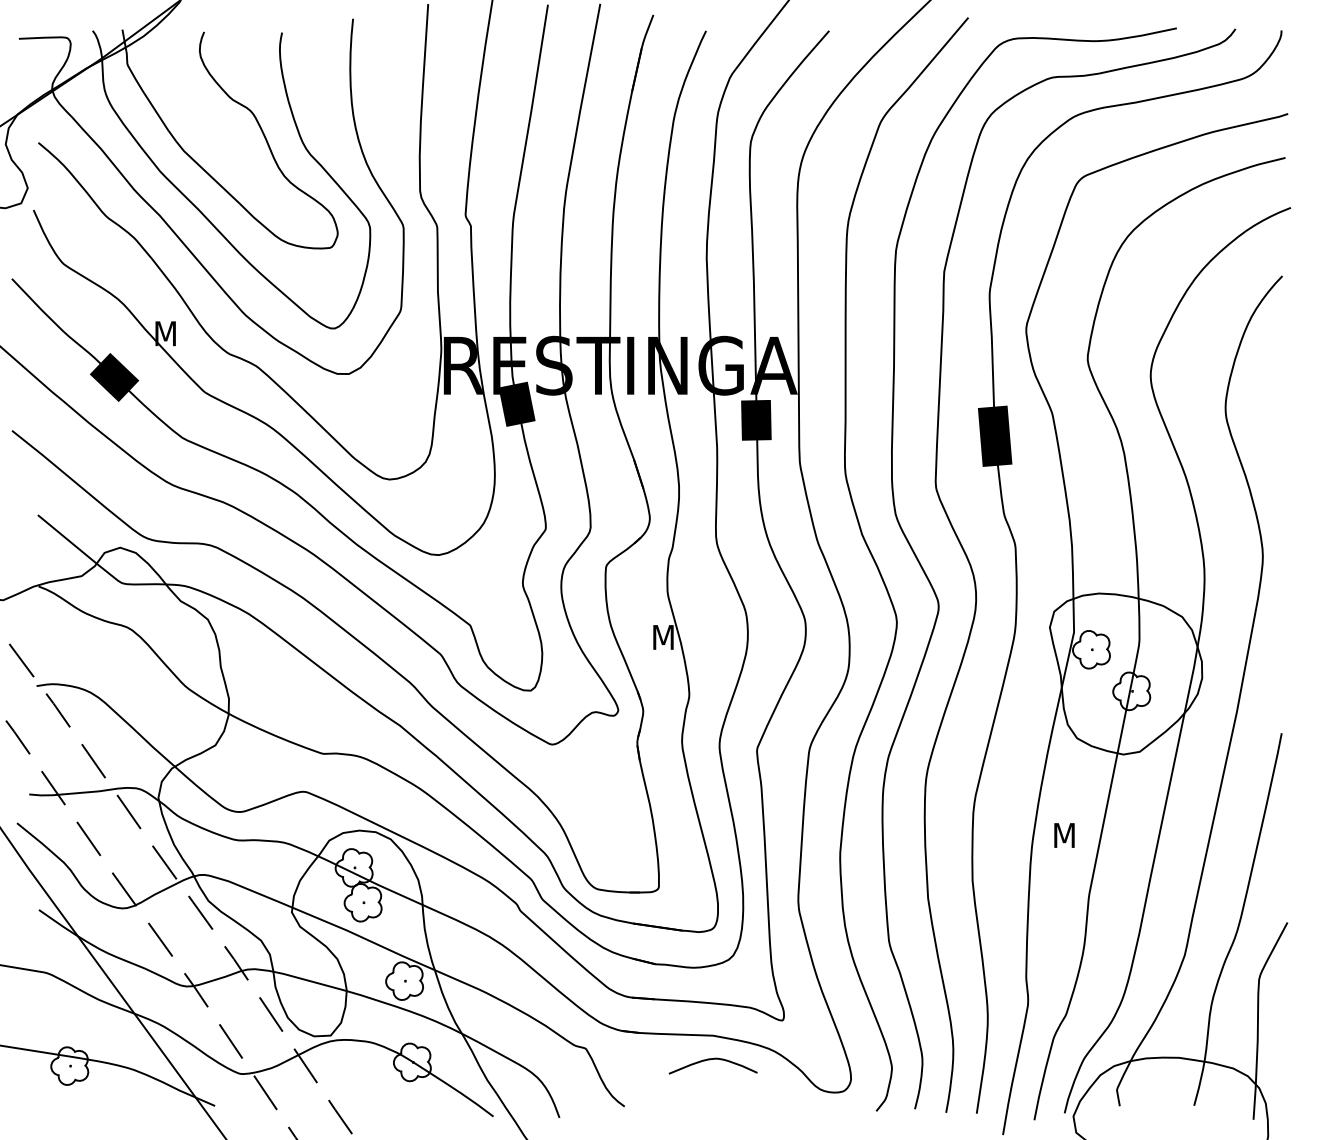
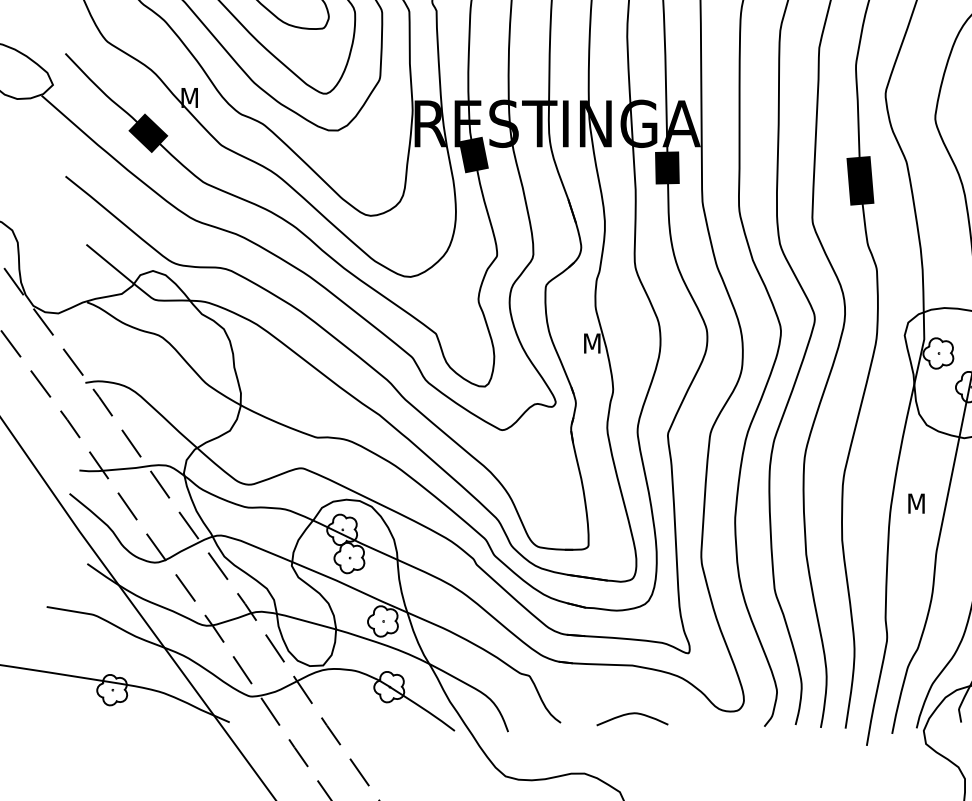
curve: (710, 1060) -> (630, 714), moved

